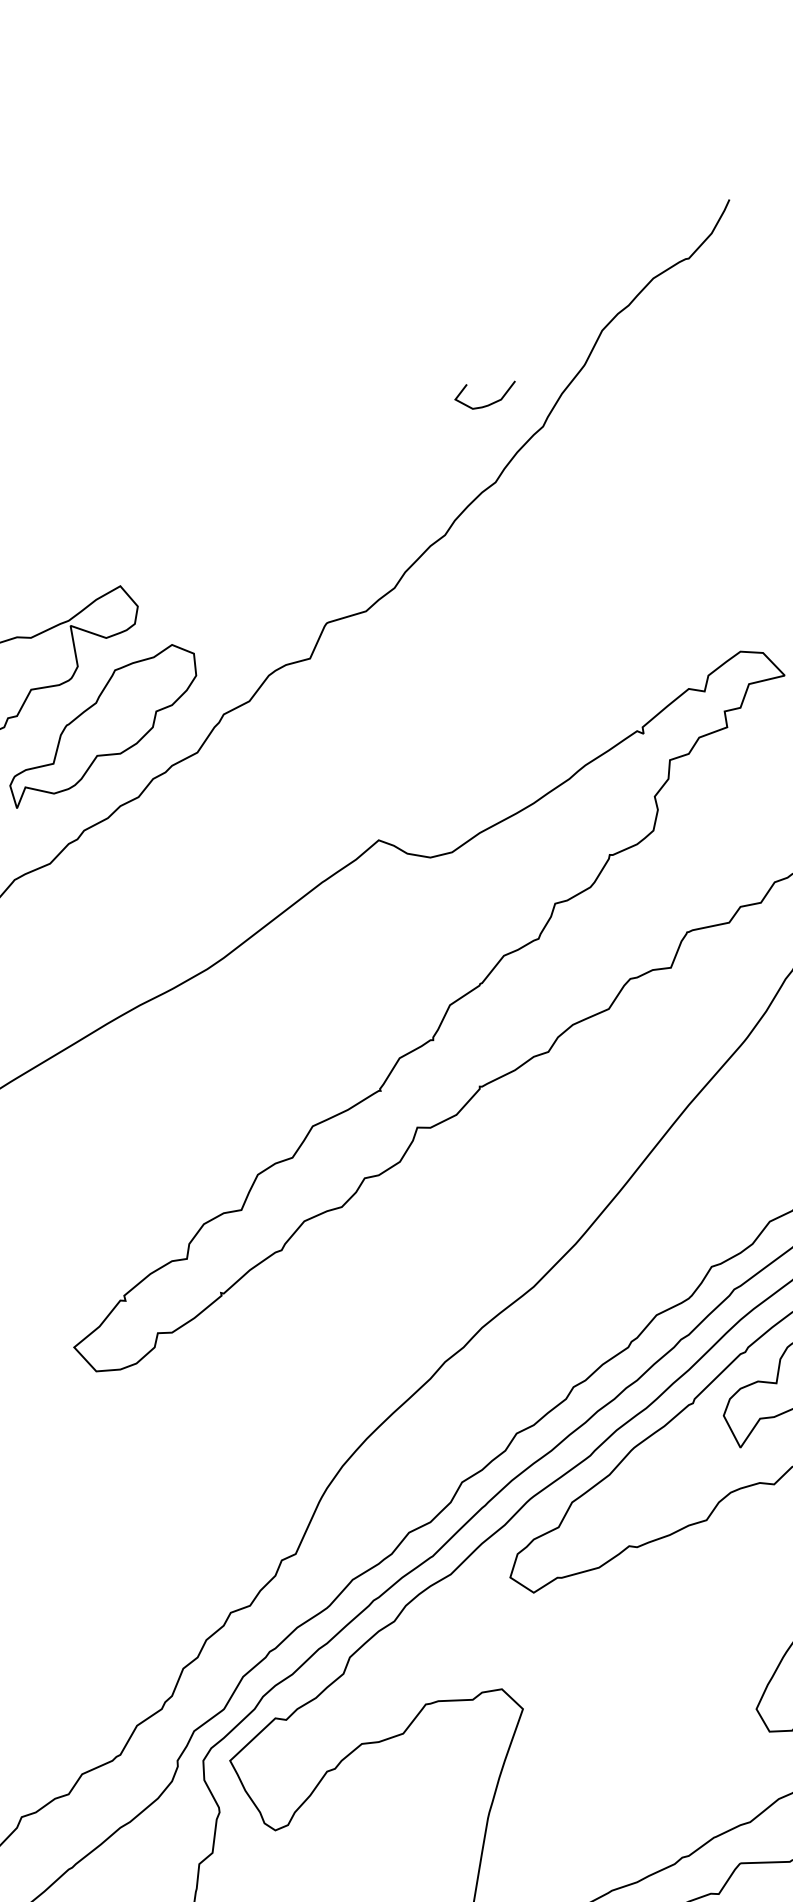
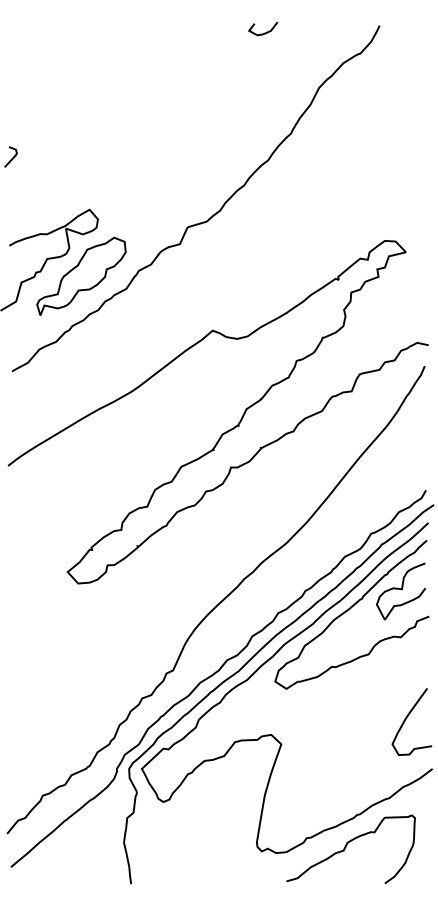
curve: (487, 402) -> (264, 32), moved

